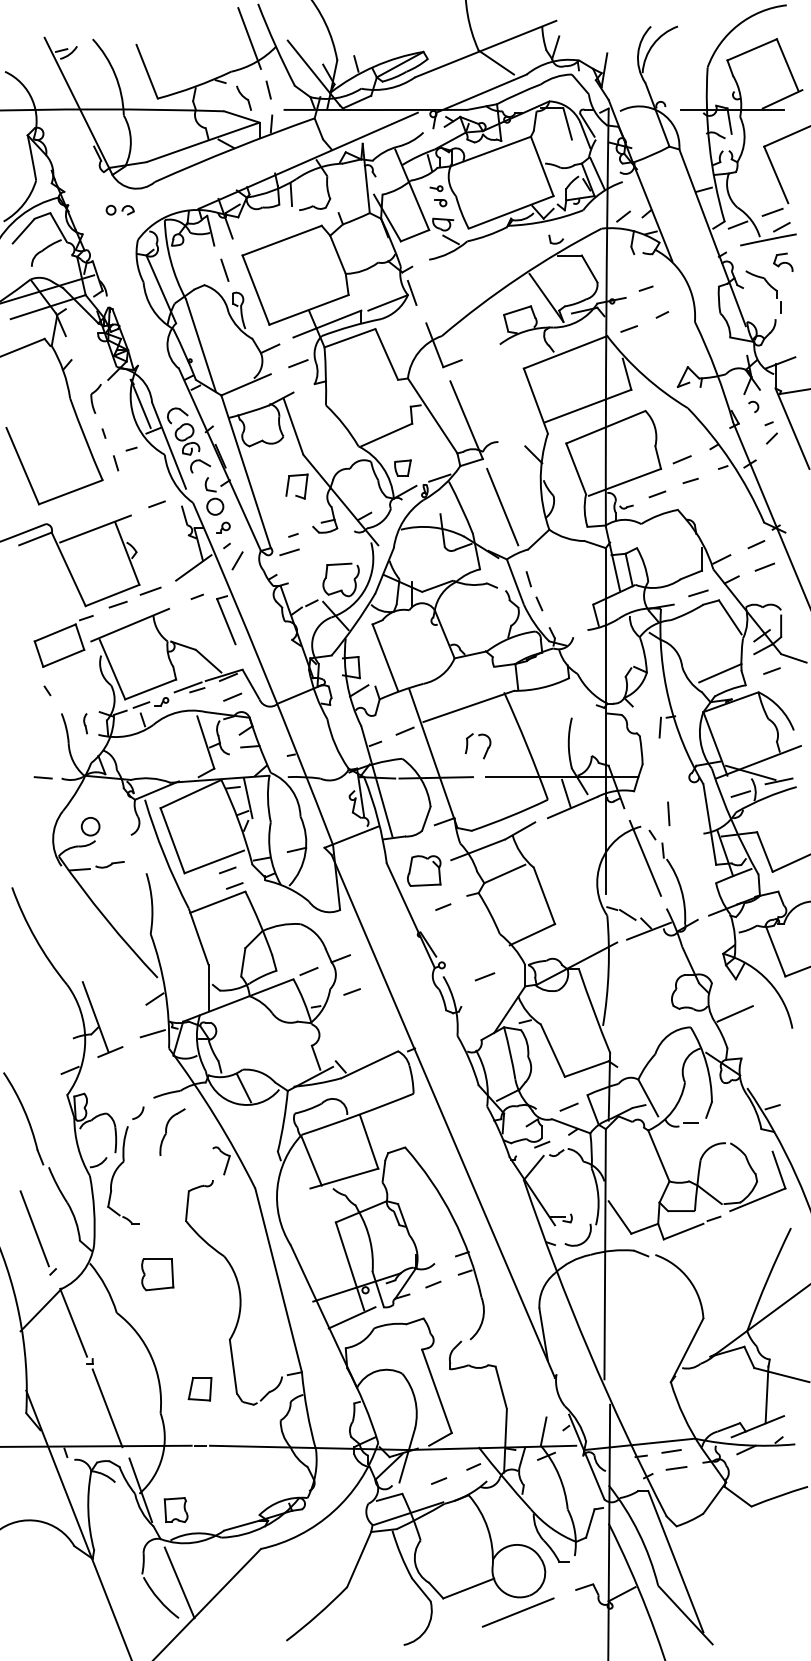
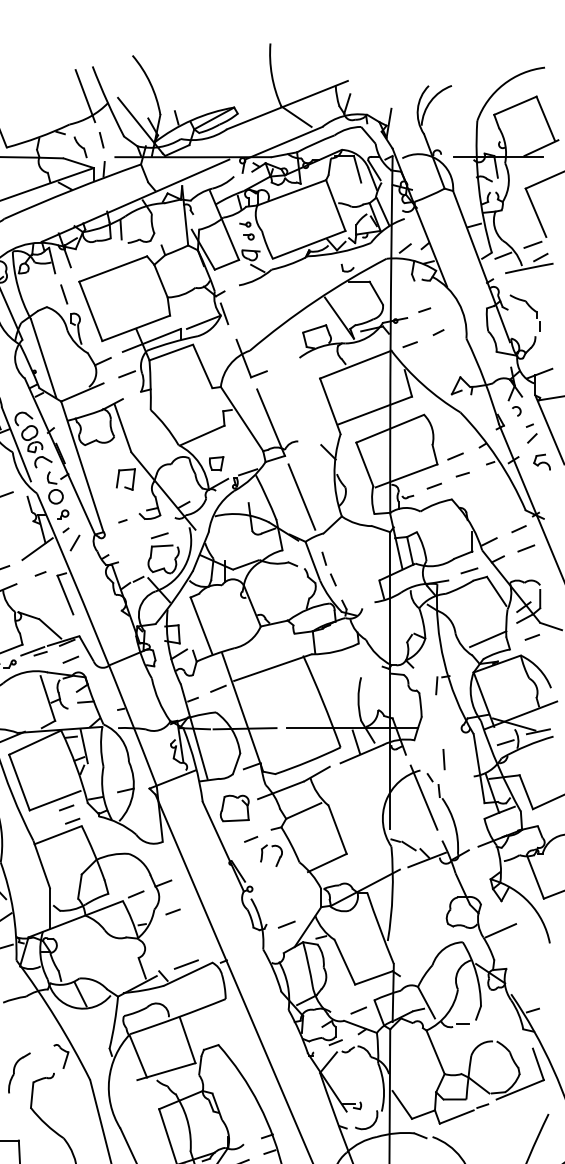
part: (783, 261) -> (542, 461), moved
line: (289, 552) -> (159, 535), moved
part: (468, 744) -> (263, 854), moved
line: (484, 976) -> (286, 924), moved
line: (367, 1053) -> (186, 964), added
part: (172, 1131) -> (19, 1072), moved

